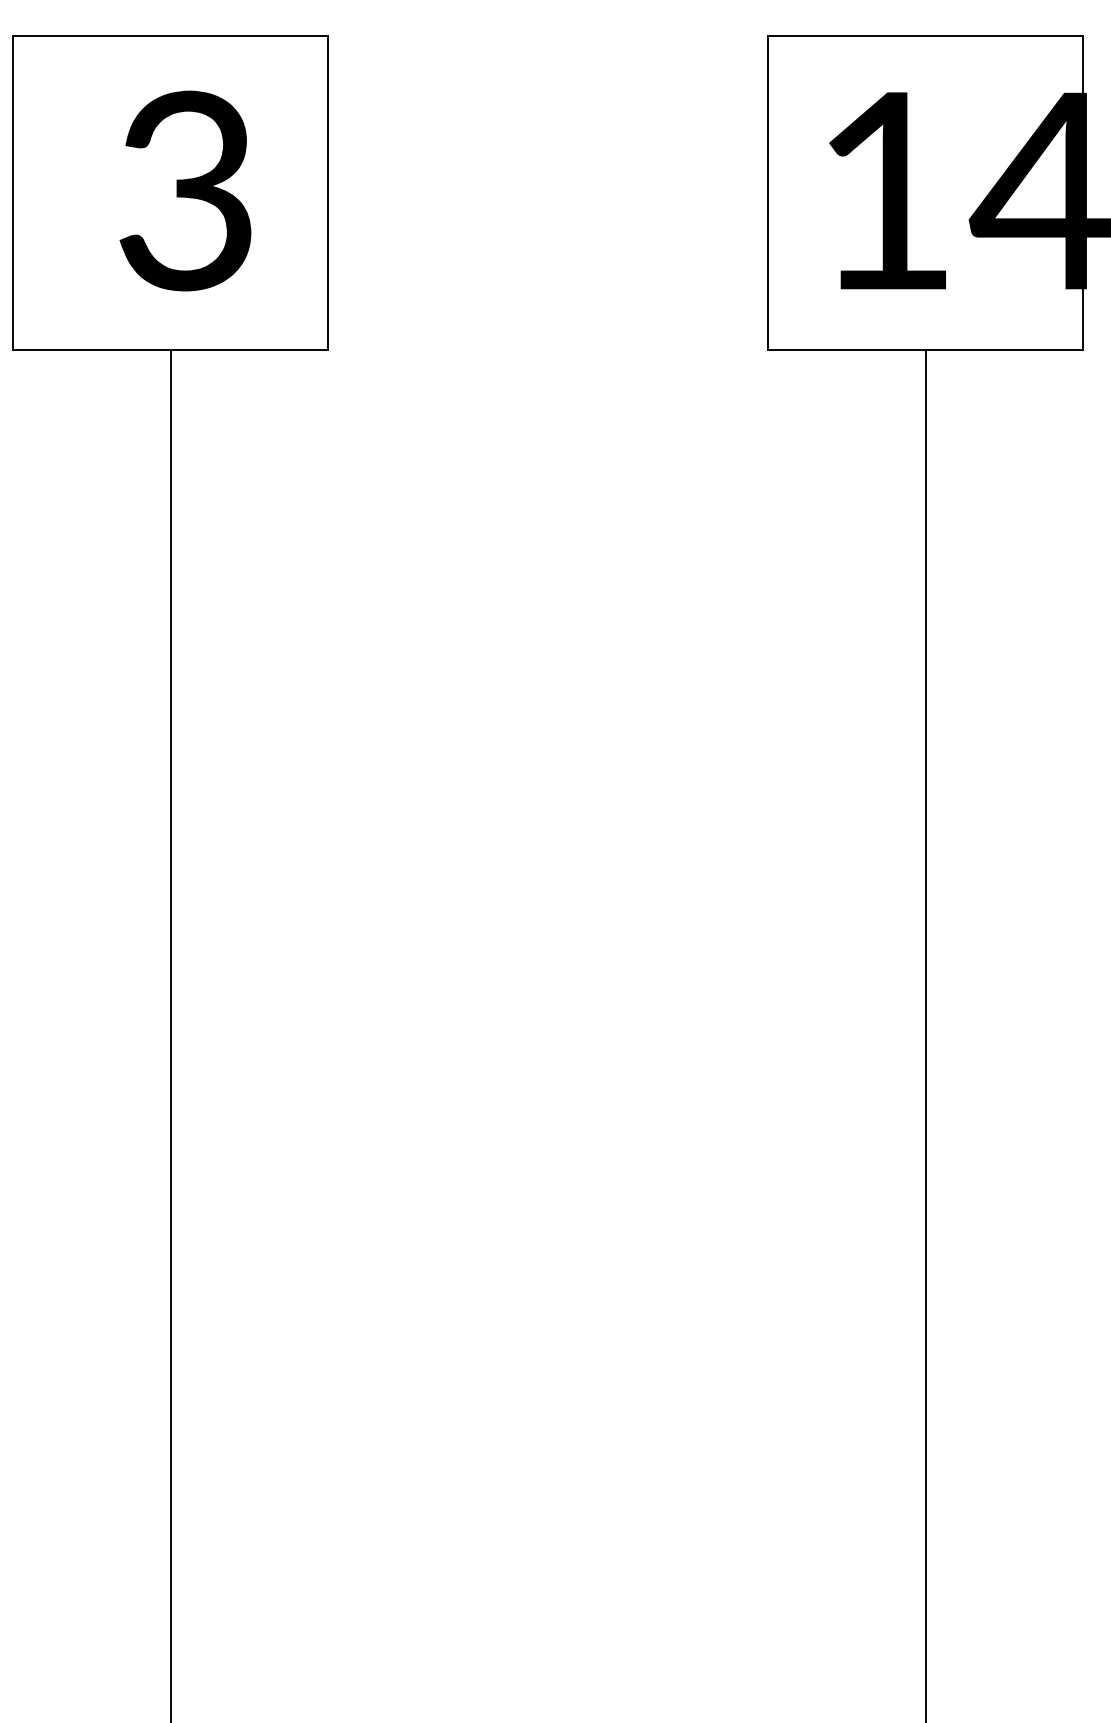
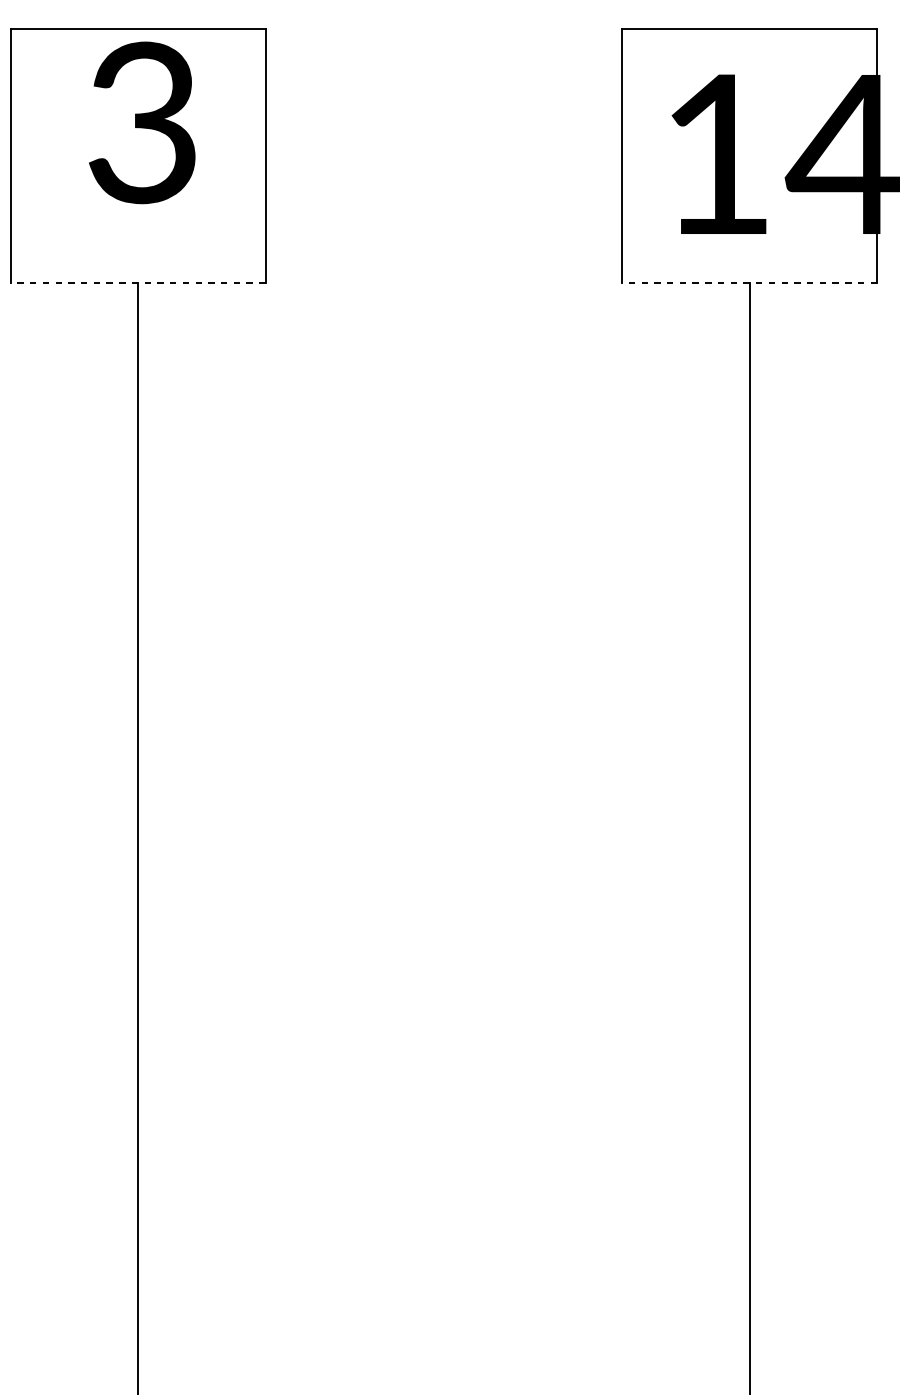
text: (185, 190) -> (142, 122), moved
line: (170, 350) -> (138, 283), solid -> dashed
line: (925, 350) -> (749, 283), solid -> dashed

